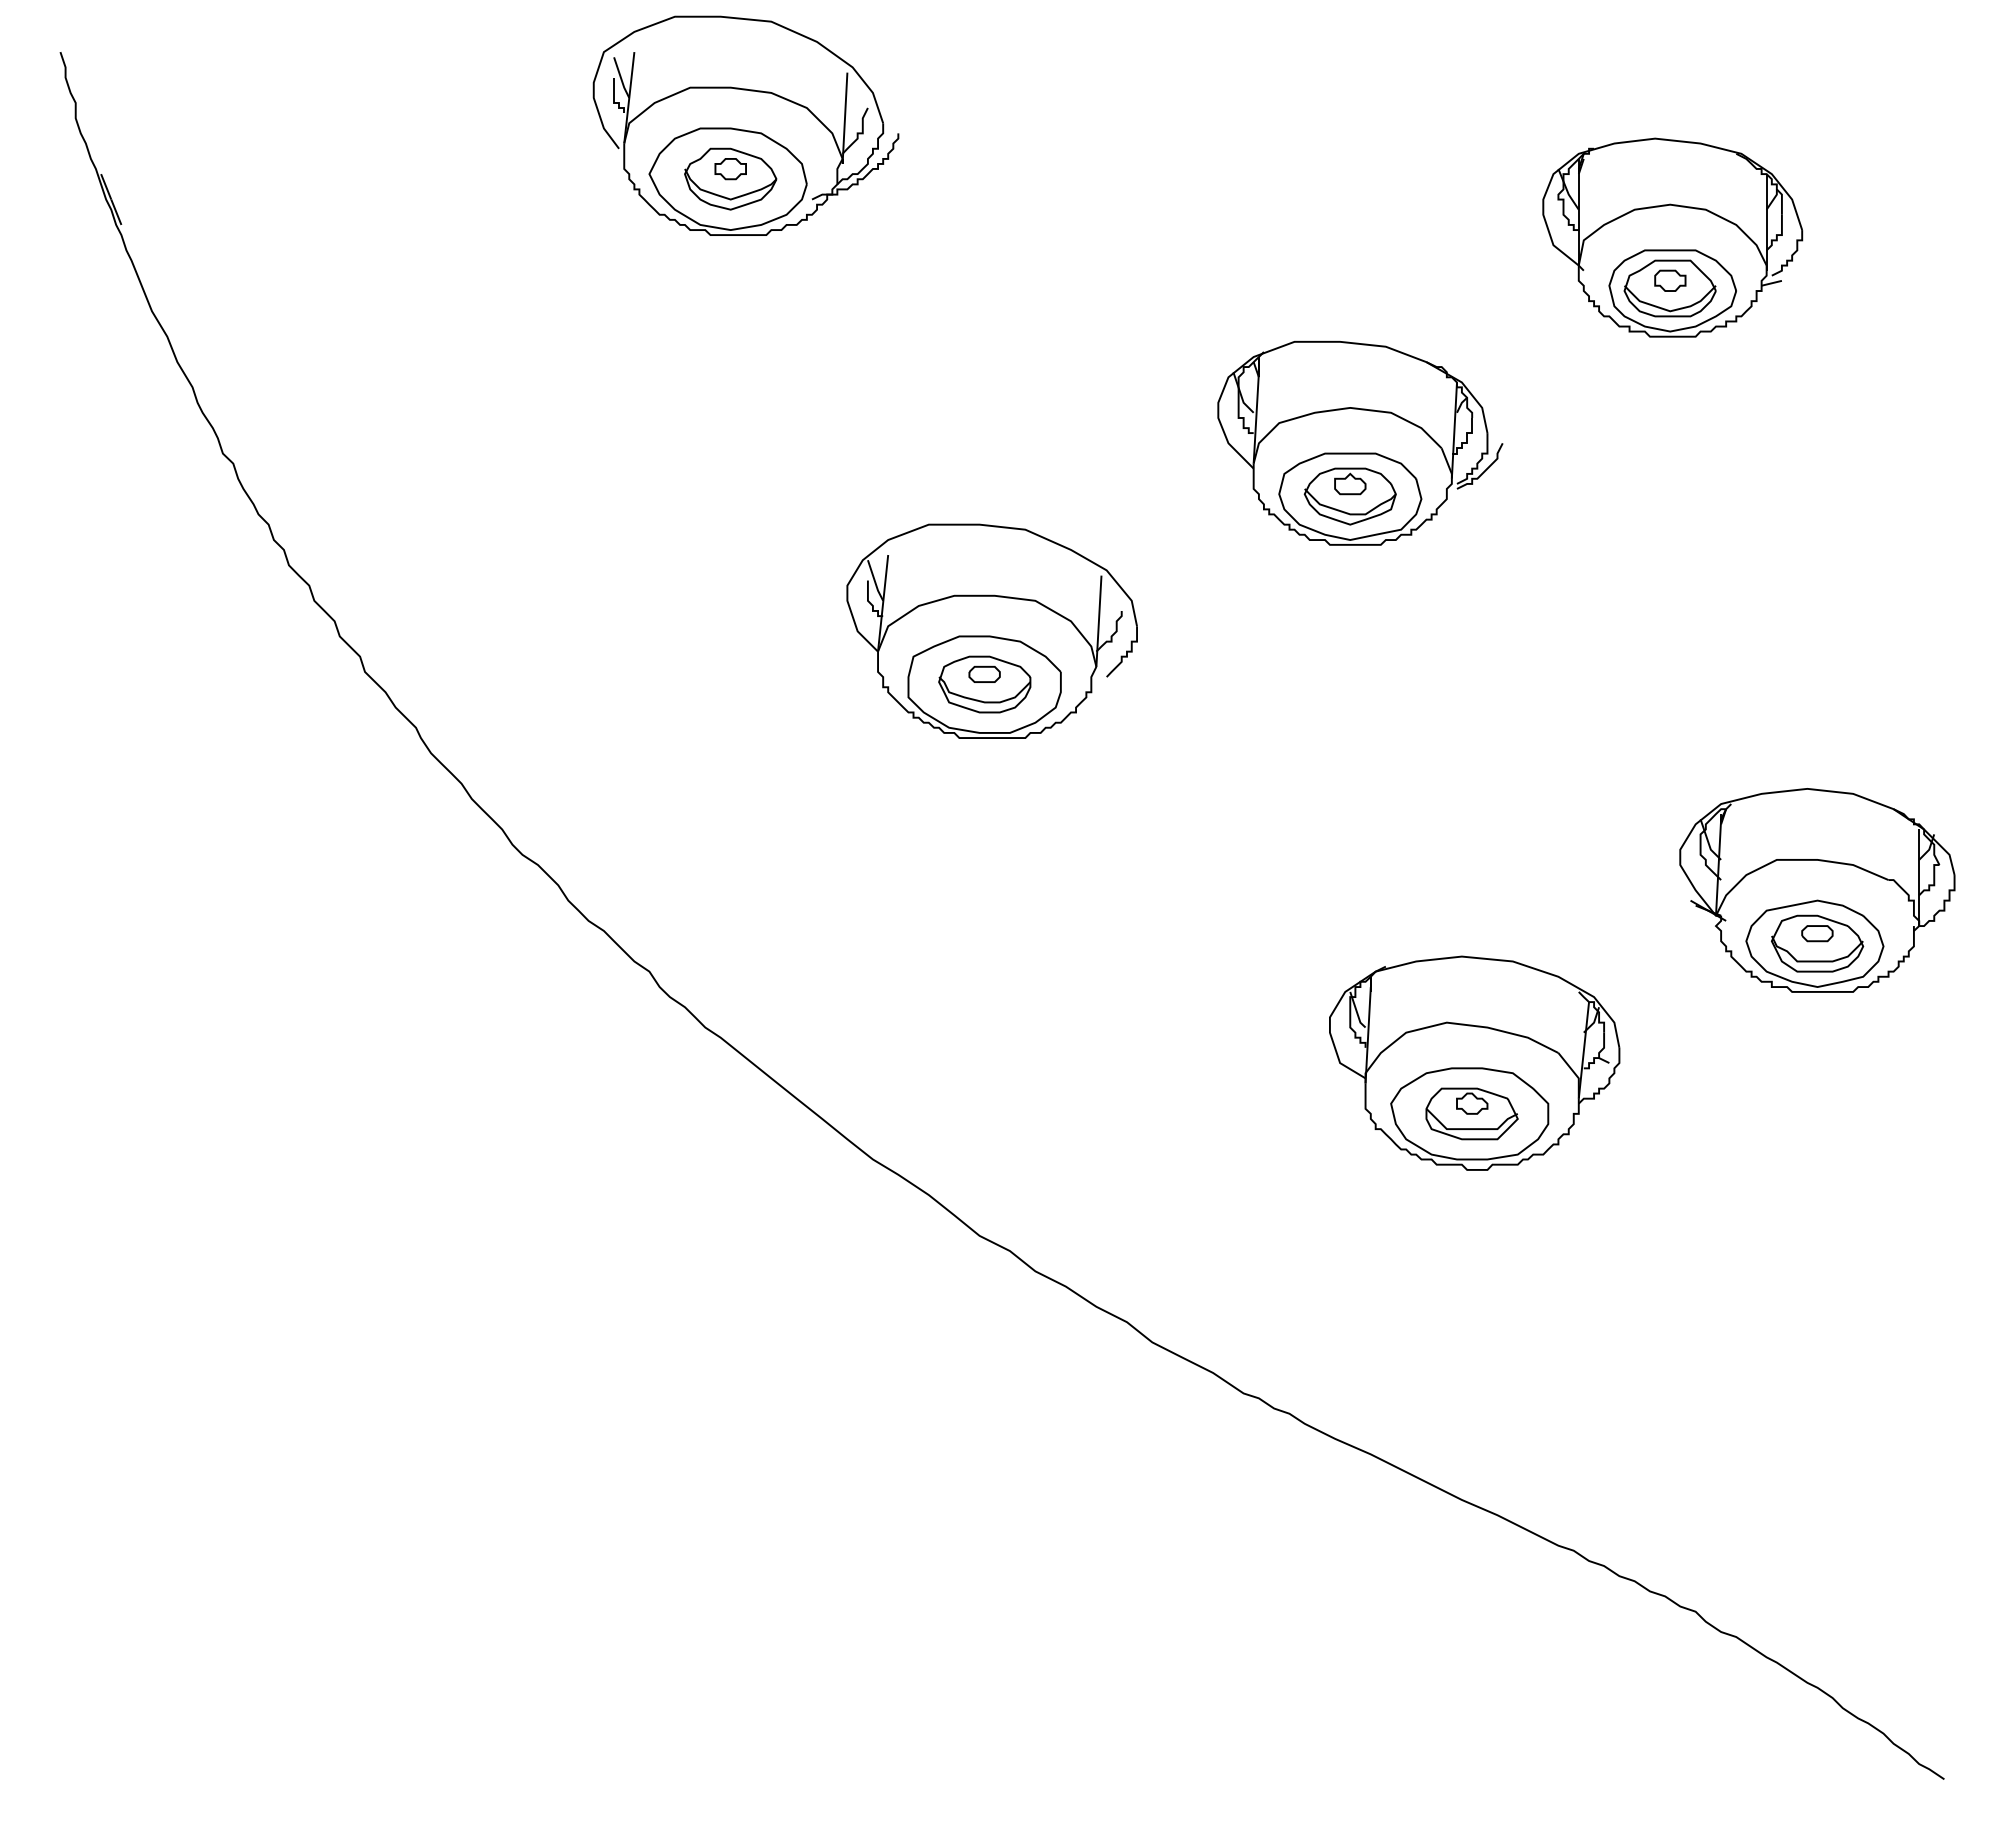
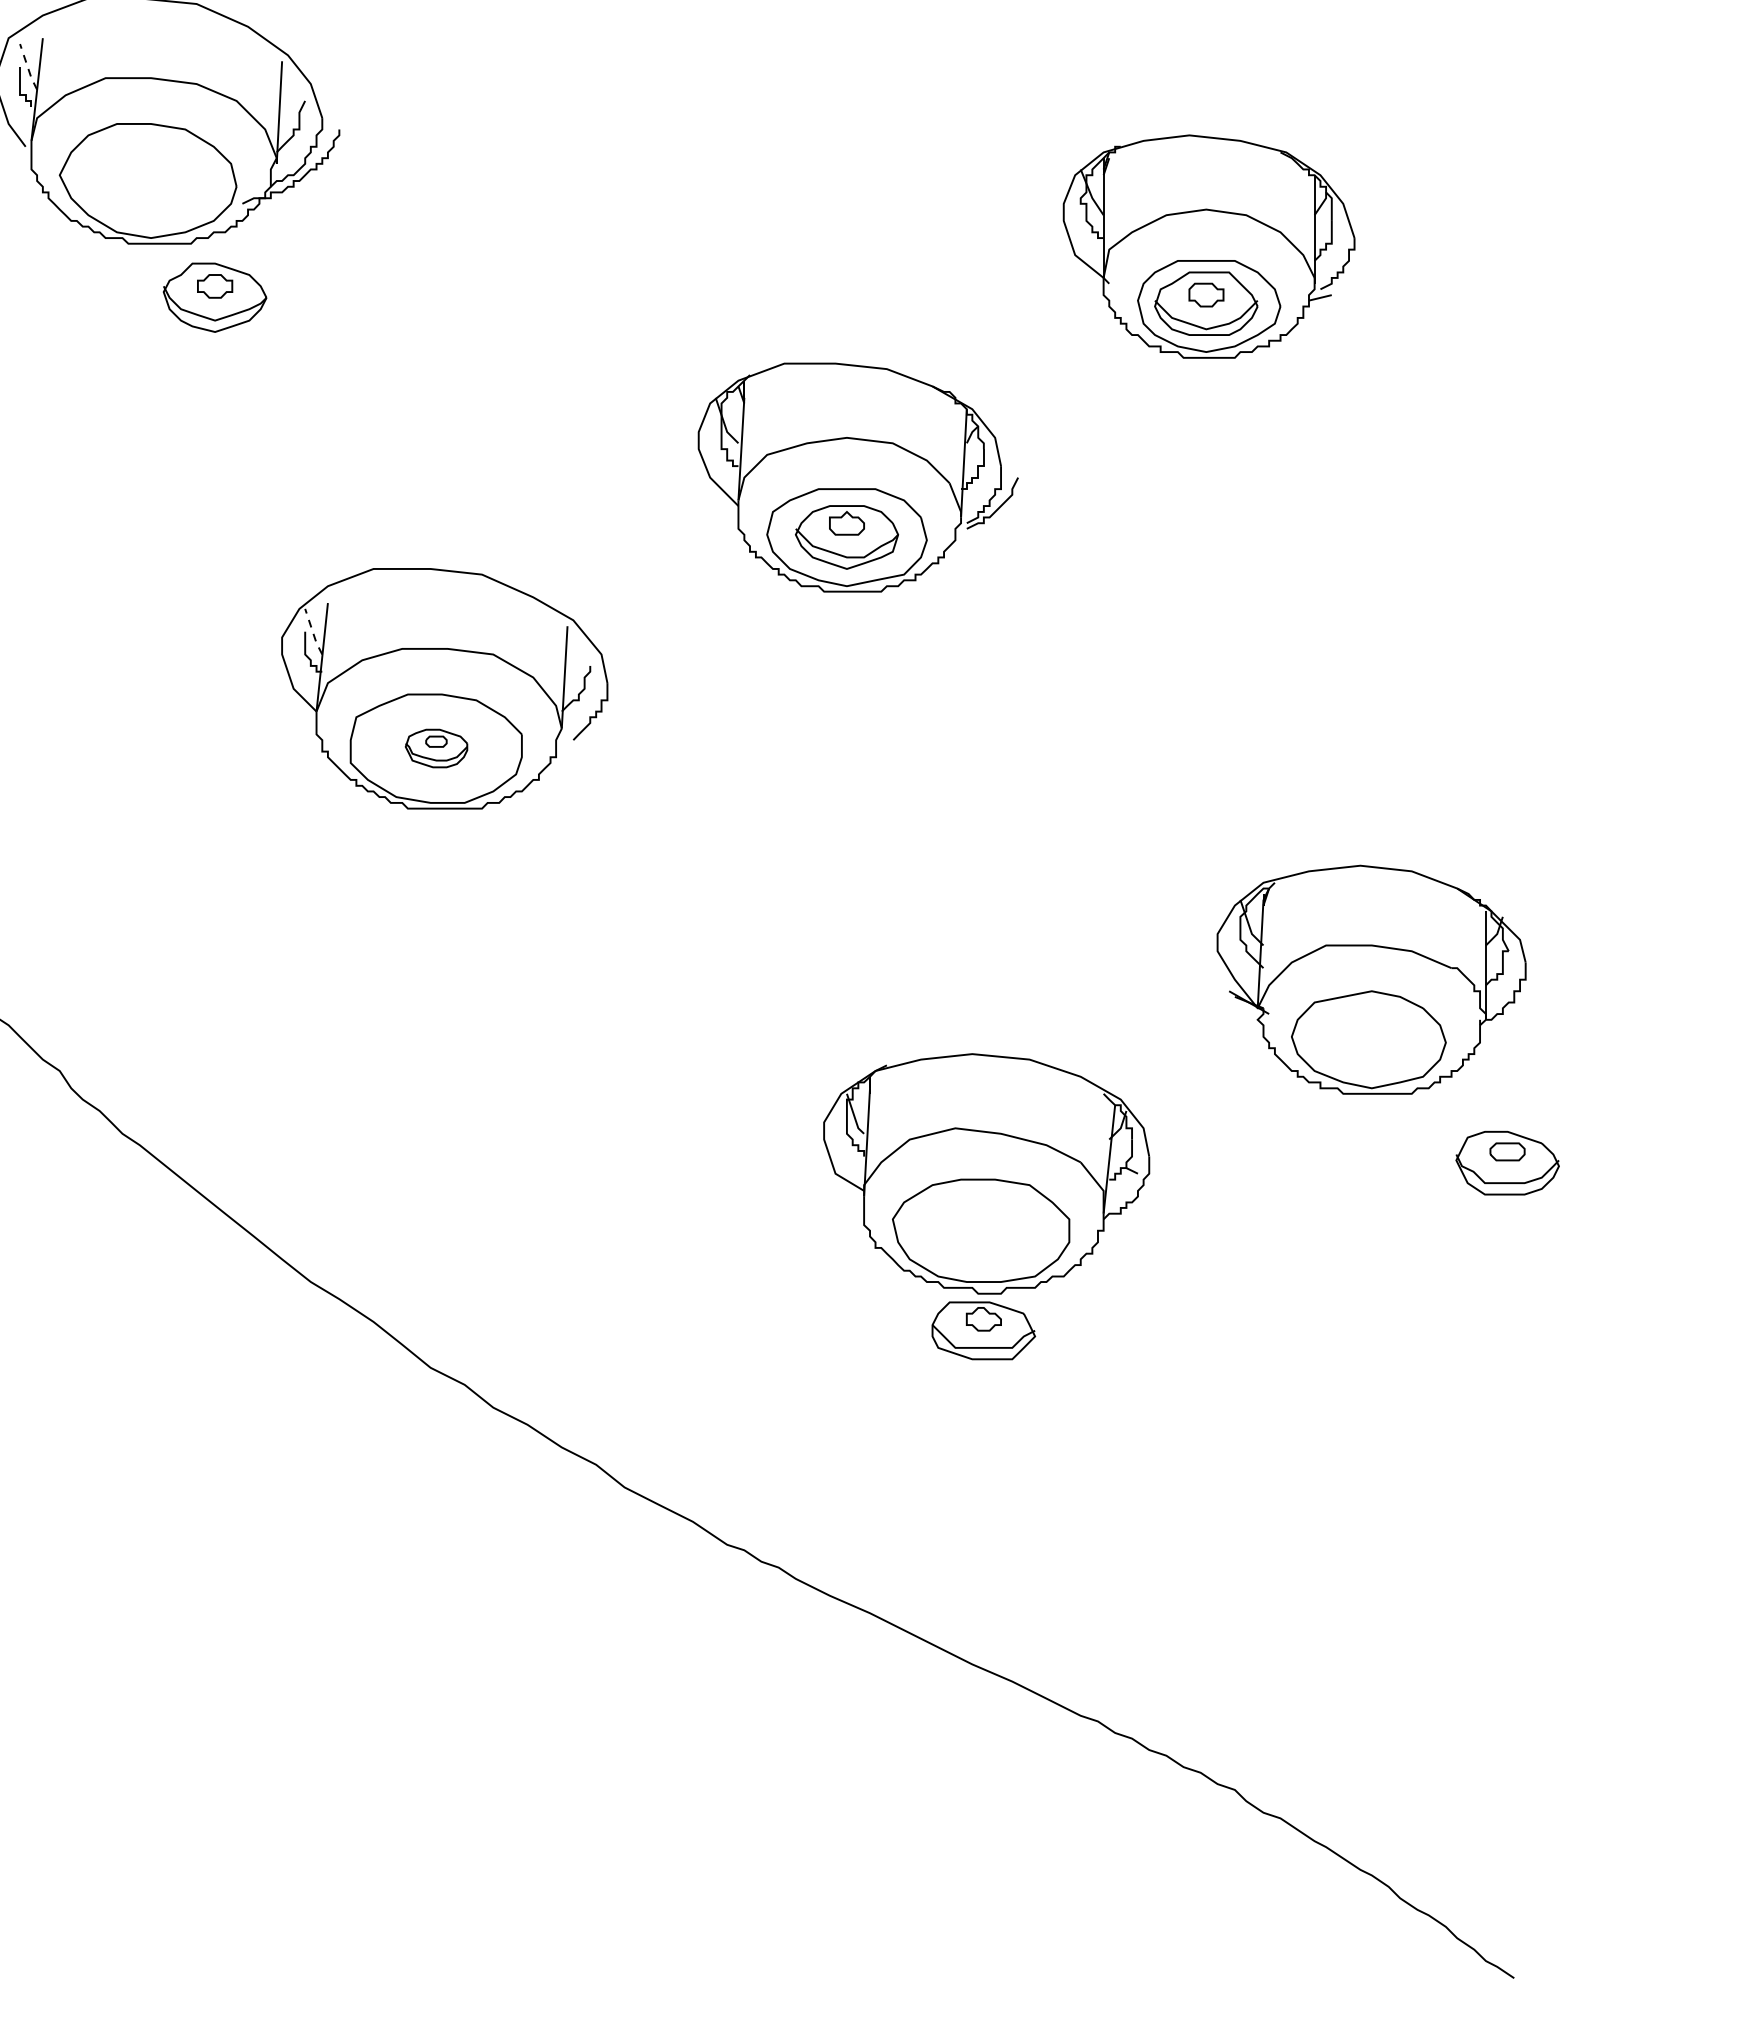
line: (621, 78) -> (28, 67), solid -> dashed
part: (730, 178) -> (214, 296), moved
line: (874, 581) -> (312, 632), solid -> dashed
part: (984, 684) -> (436, 748), size x0.6
part: (1817, 943) -> (1507, 1162), moved
part: (1471, 1113) -> (983, 1330), moved

